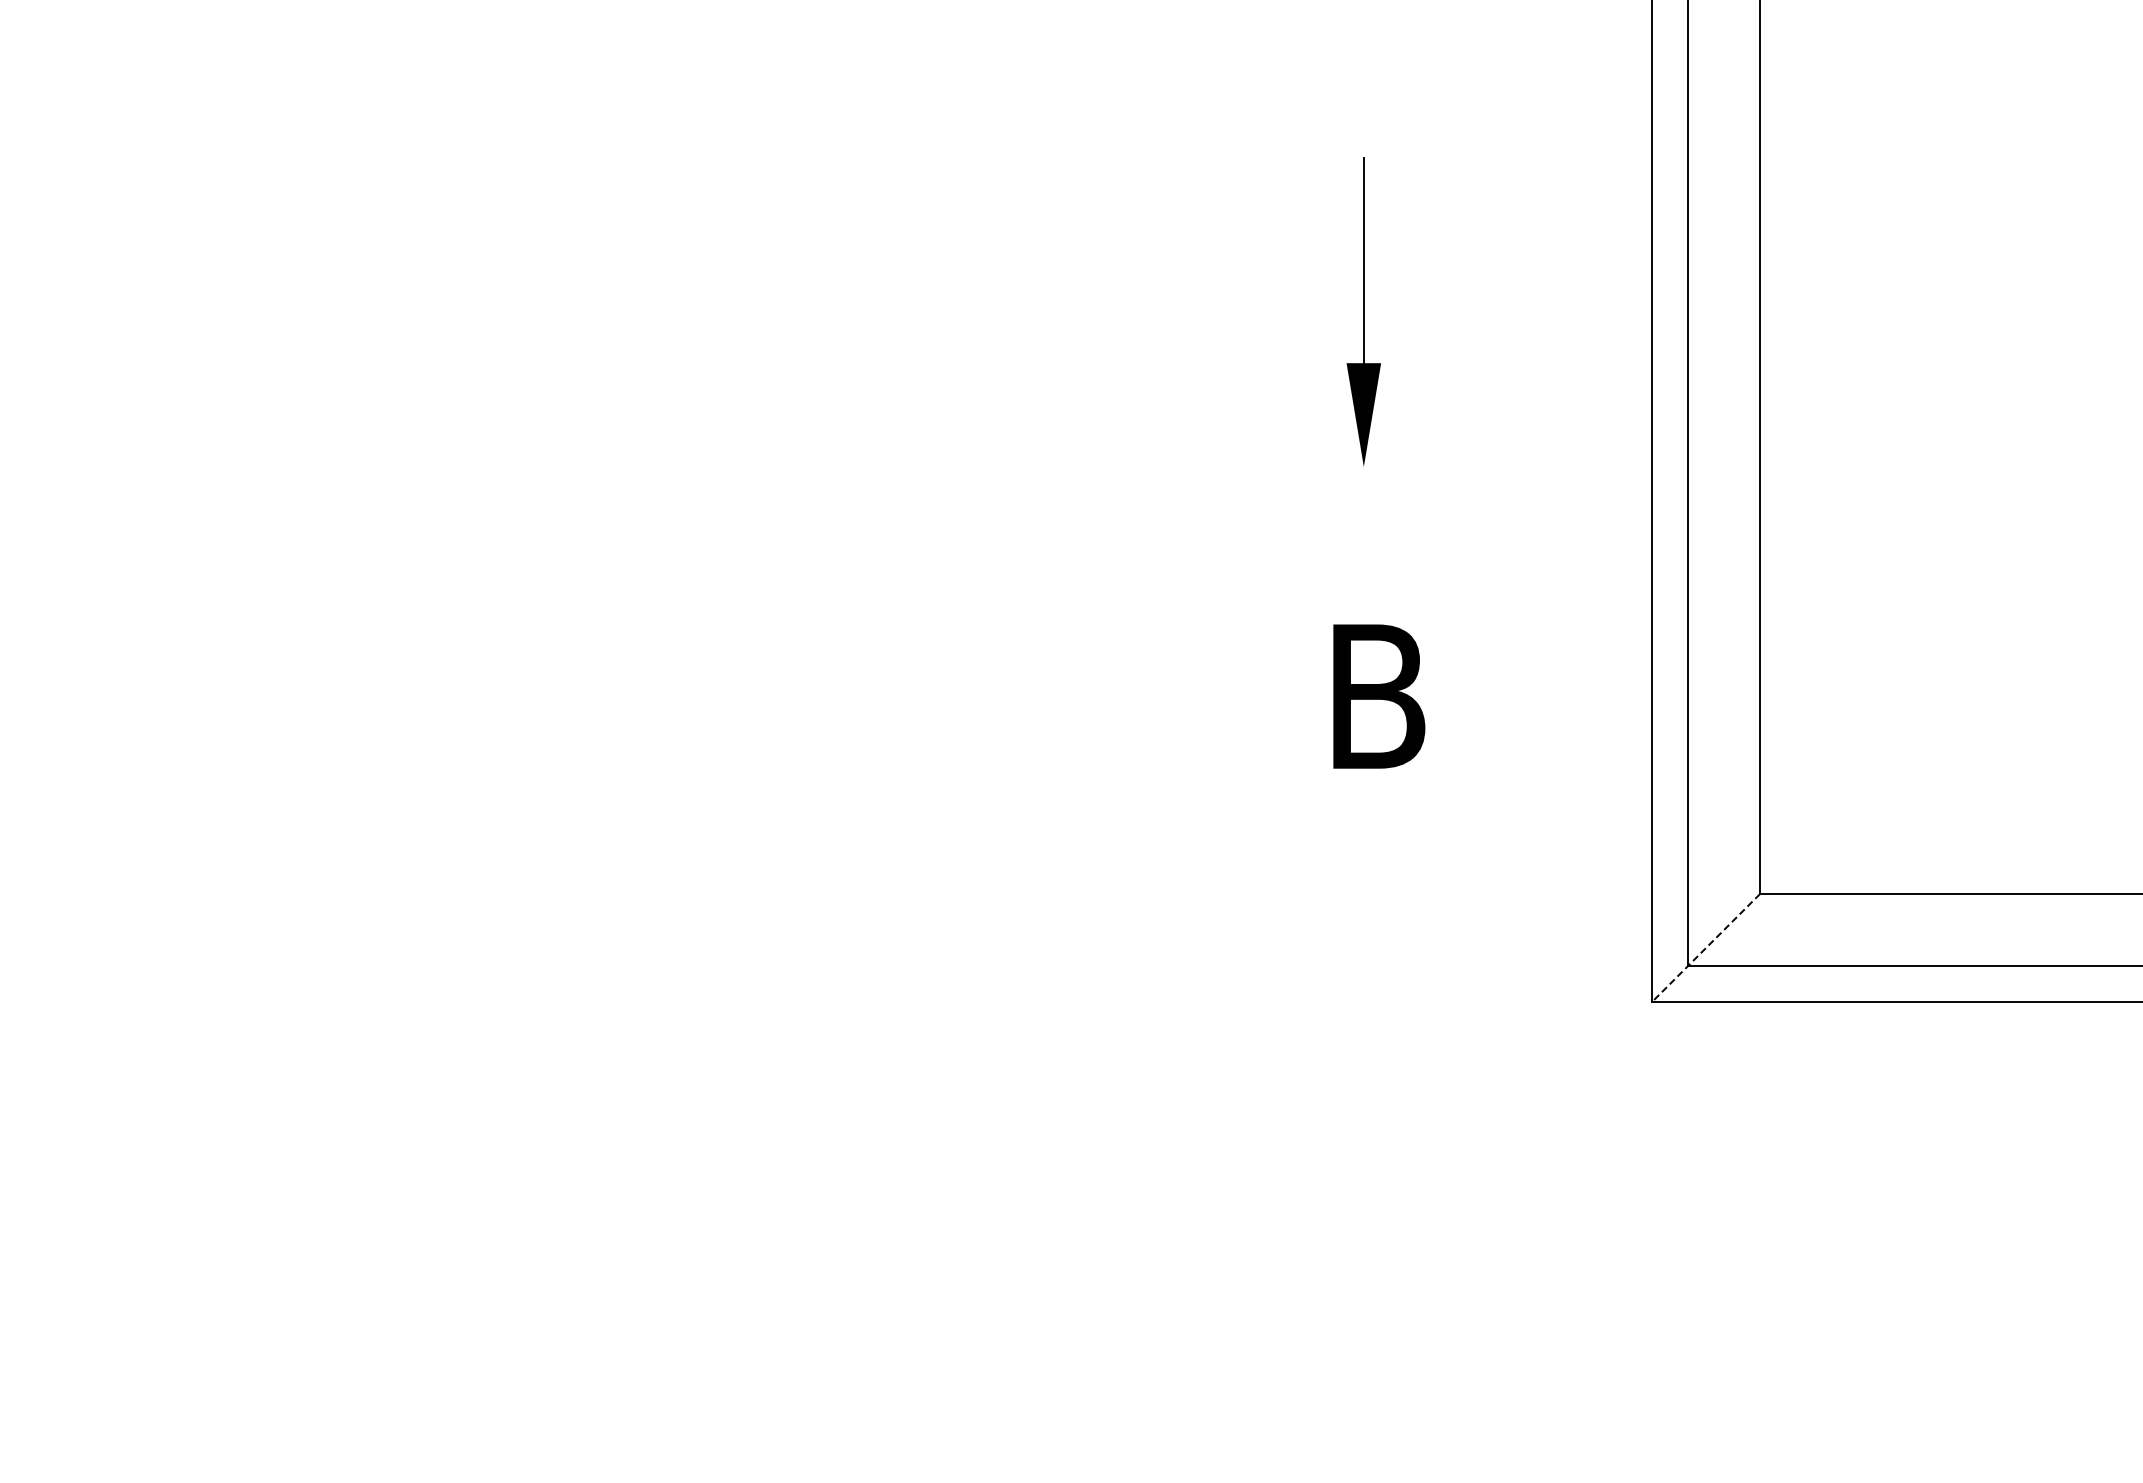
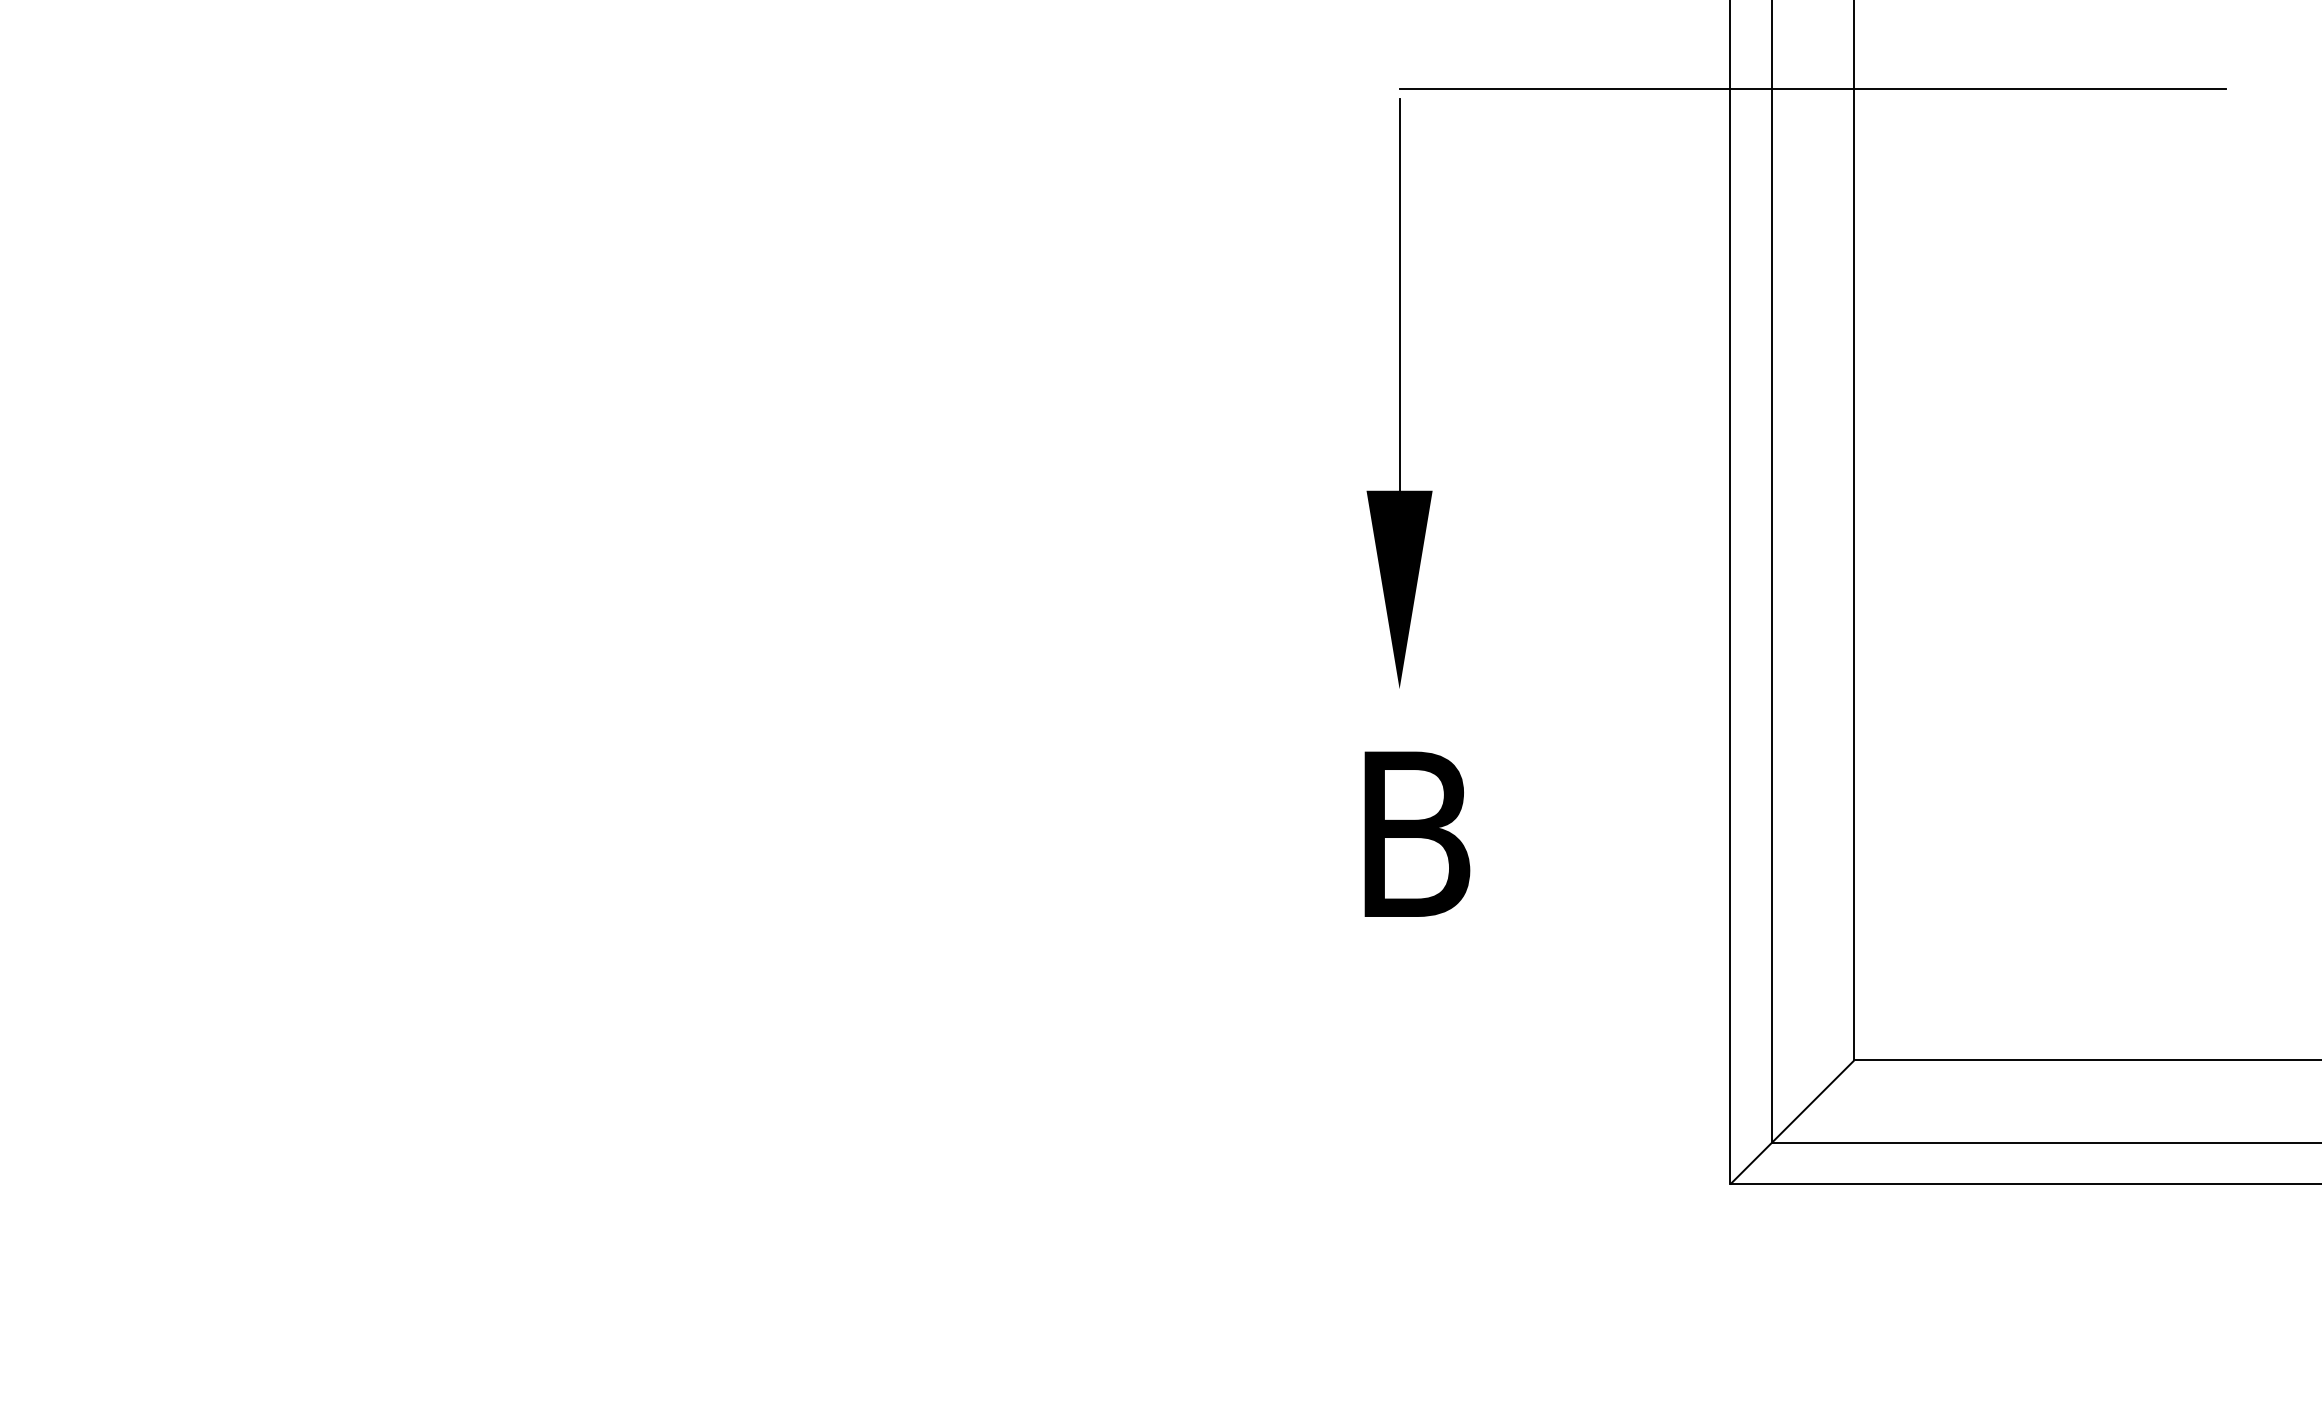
line: (1723, 46) -> (1812, 88), added
part: (1363, 312) -> (1399, 393), size x1.67
line: (1705, 948) -> (1791, 1123), dashed -> solid

